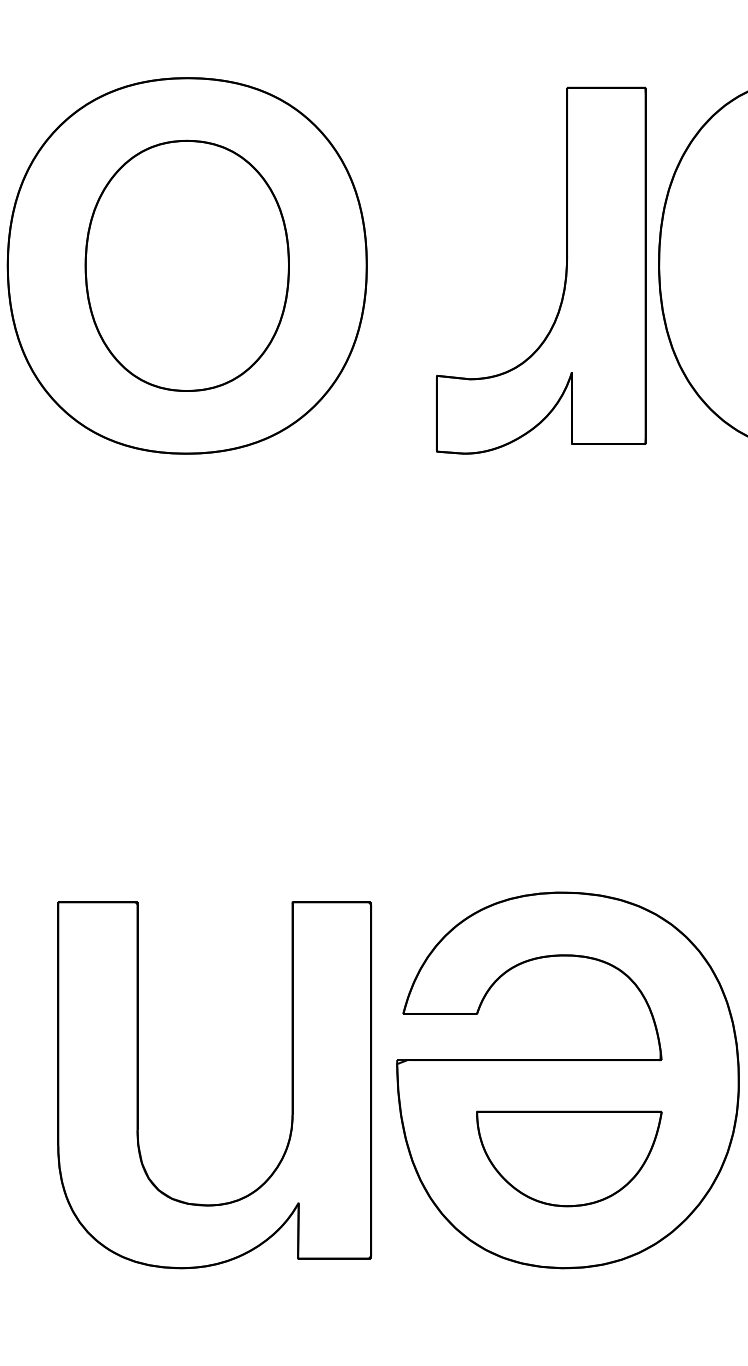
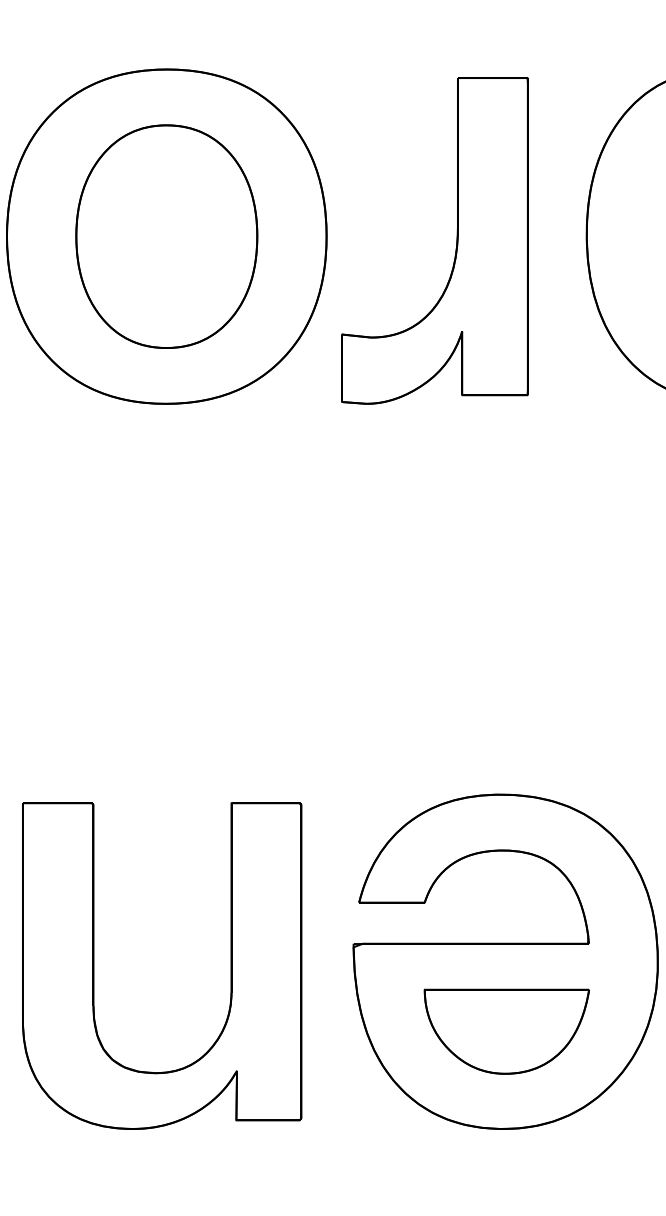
part: (565, 270) -> (456, 240), moved
part: (138, 1084) -> (94, 965), moved

